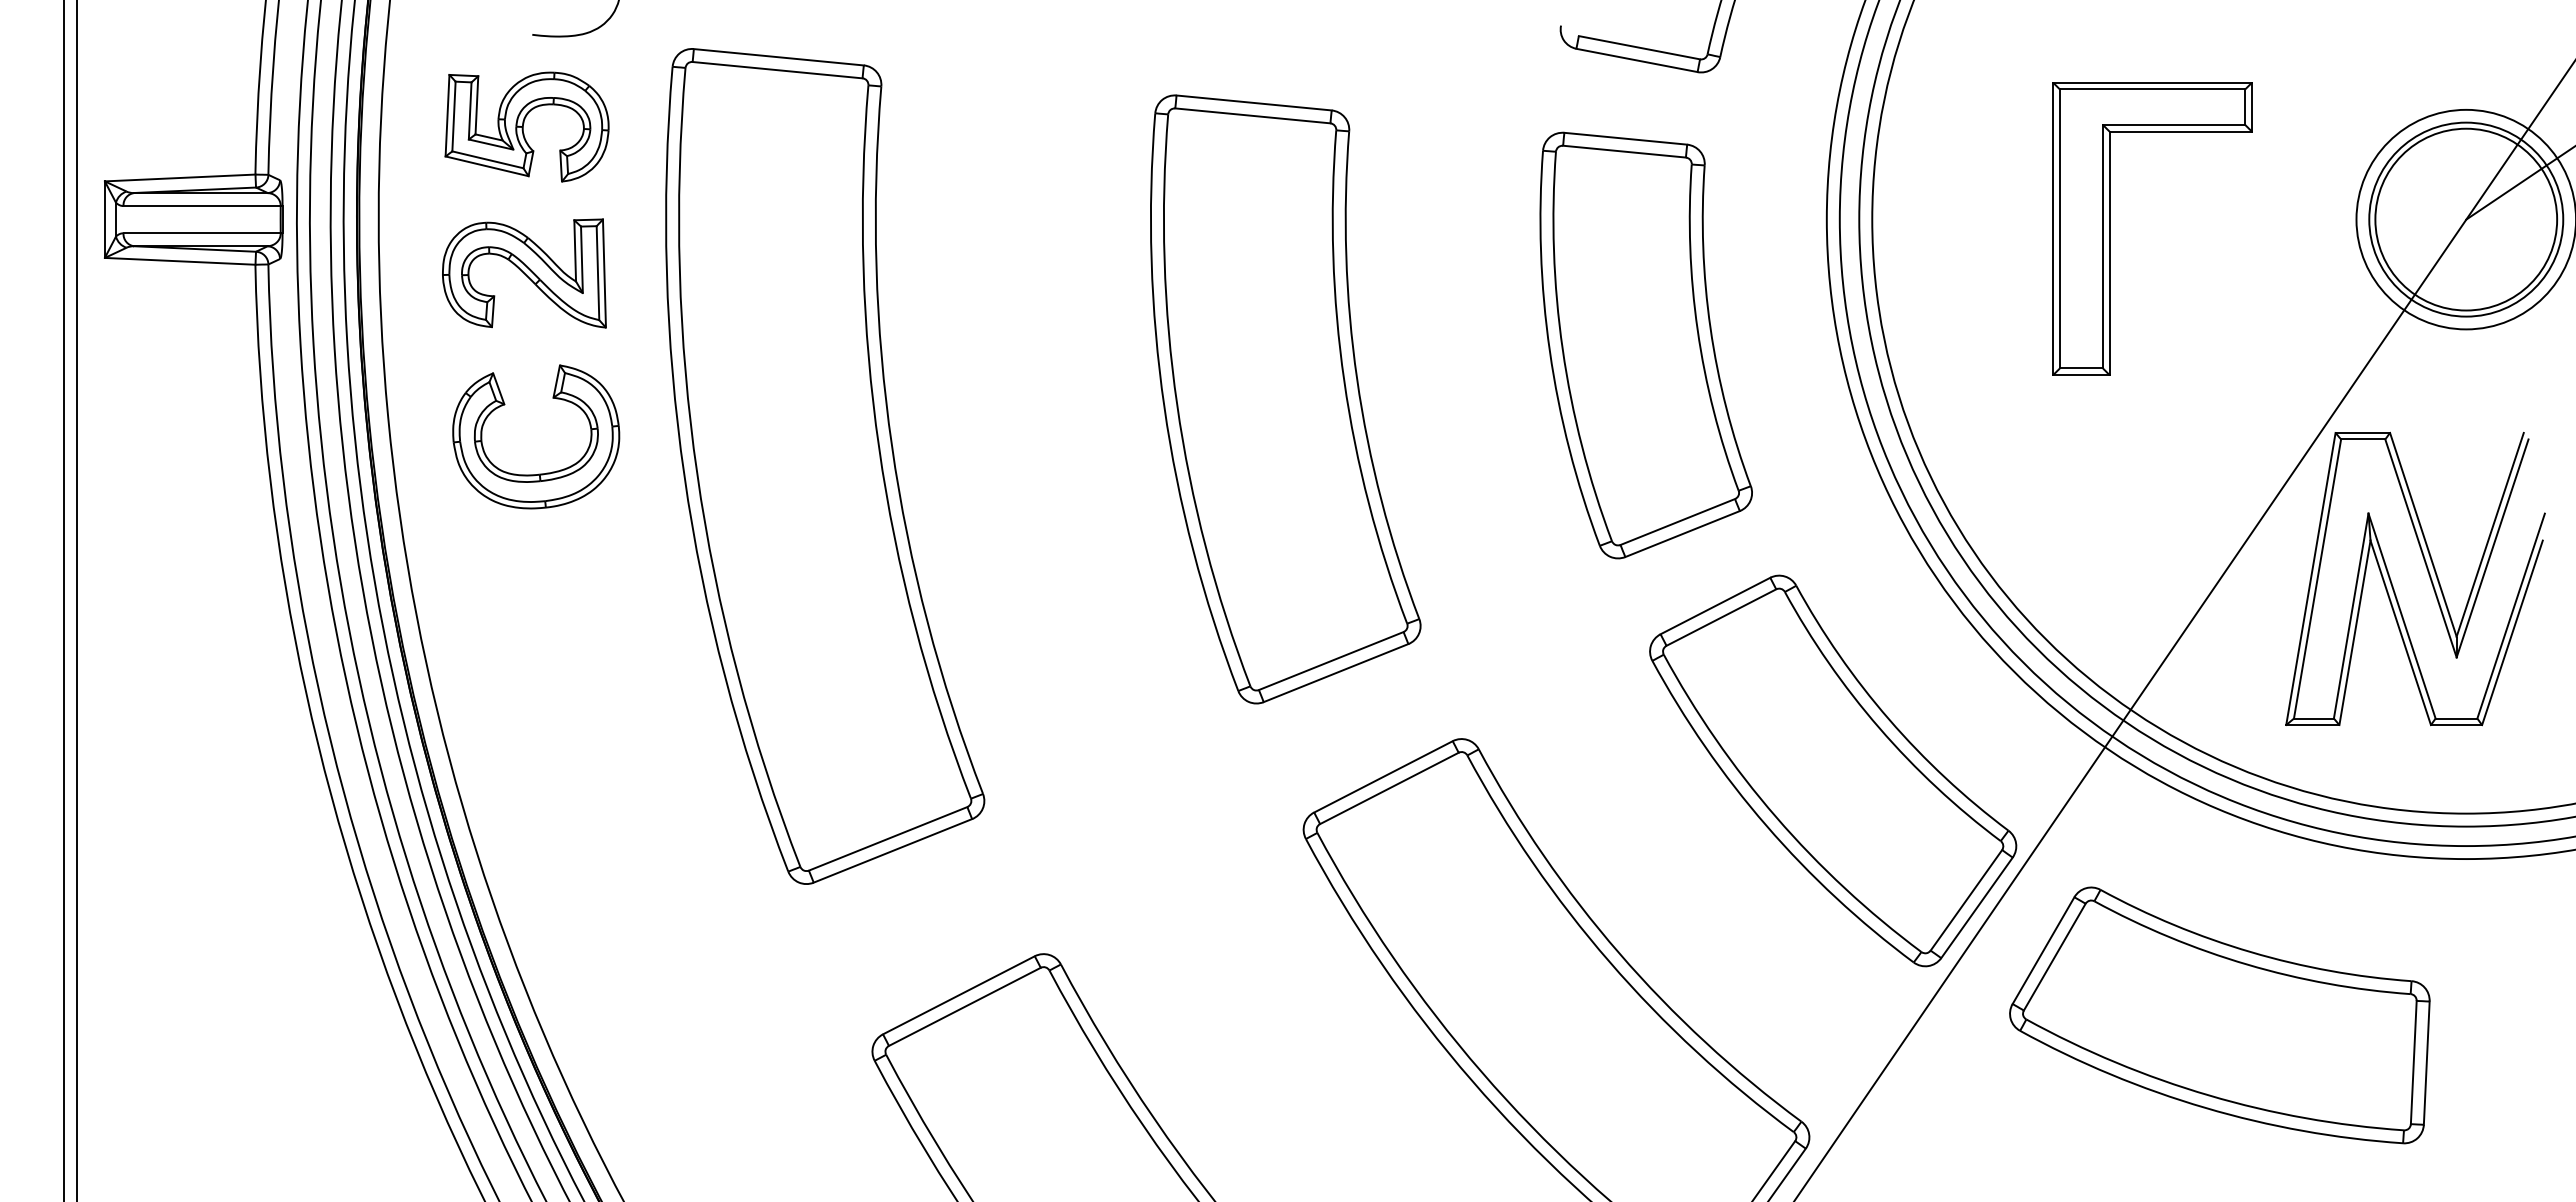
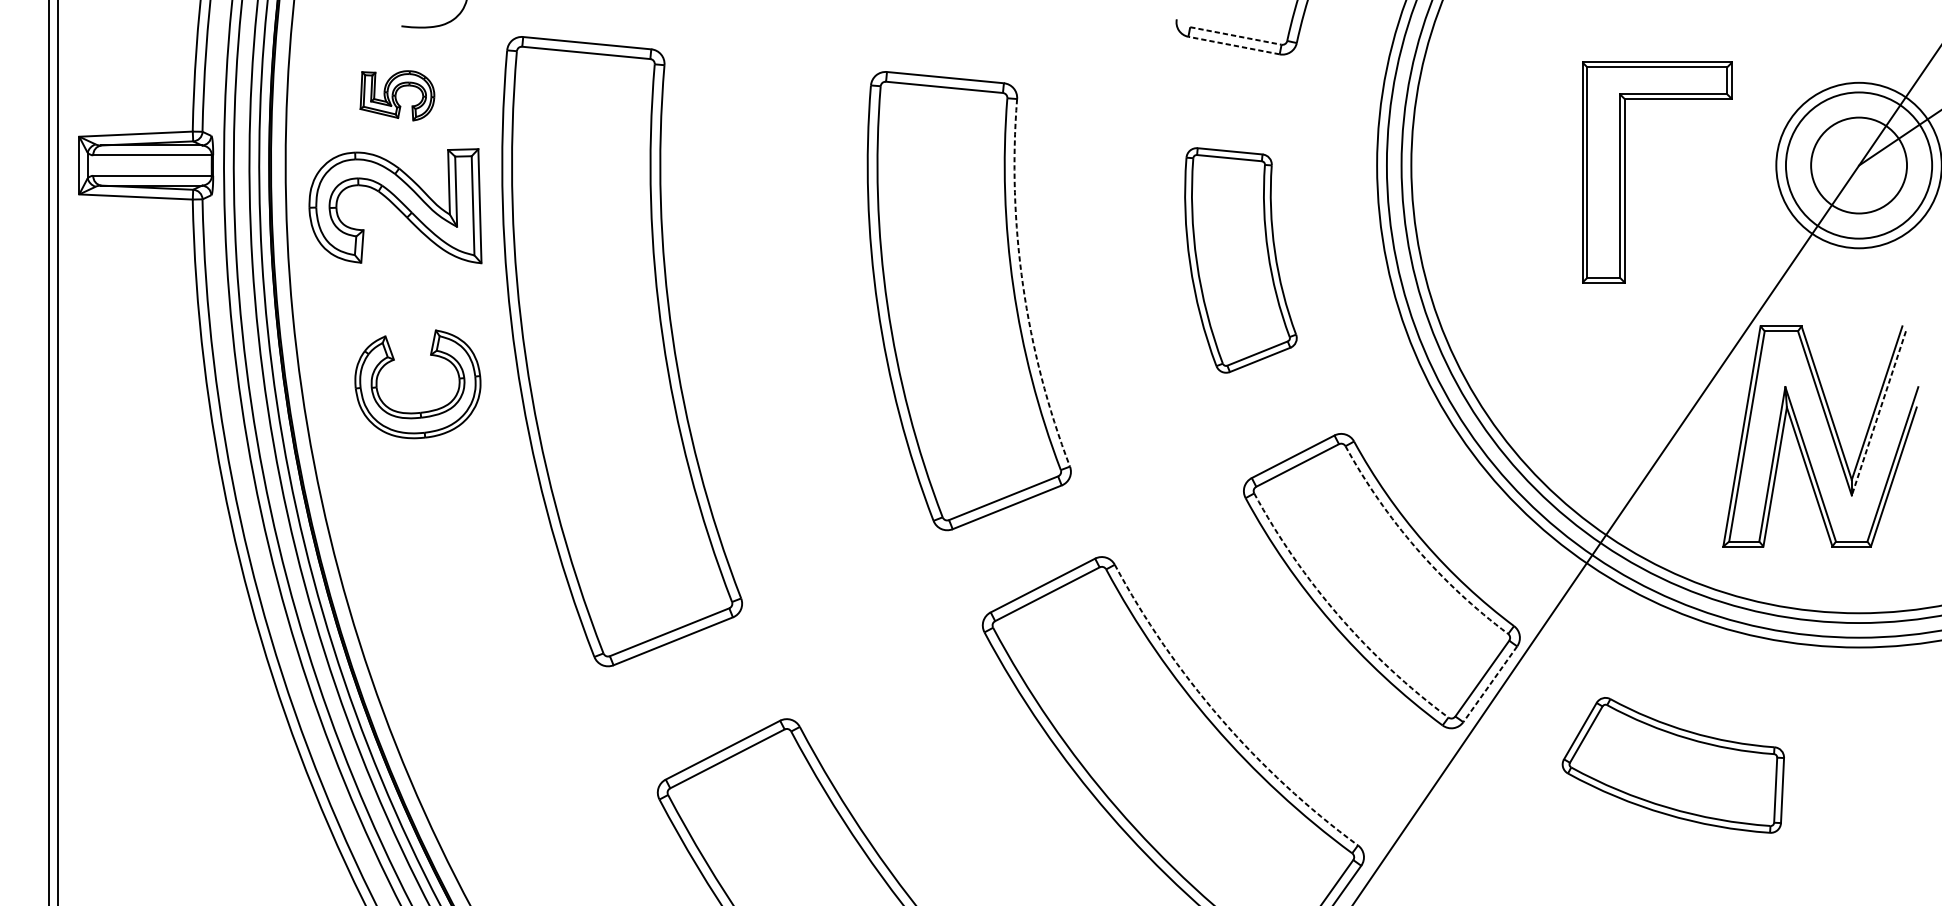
line: (1639, 47) -> (1235, 35), solid -> dashed
line: (1637, 60) -> (1234, 45), solid -> dashed
part: (526, 126) -> (397, 95), size x0.6
circle: (2466, 219) -> (1859, 165), size x0.7
part: (2110, 228) -> (1625, 172), moved
part: (524, 273) -> (395, 206), size x1.4
part: (1645, 345) -> (1240, 260), size x0.7
arc: (1357, 379) -> (1023, 286), solid -> dashed
part: (538, 473) -> (419, 411), moved
line: (2492, 548) -> (1878, 413), solid -> dashed
arc: (1879, 728) -> (1416, 549), solid -> dashed
arc: (1776, 817) -> (1339, 616), solid -> dashed
line: (1977, 907) -> (1490, 684), solid -> dashed
arc: (1619, 953) -> (1220, 718), solid -> dashed
part: (2219, 1015) -> (1673, 765), size x0.7

